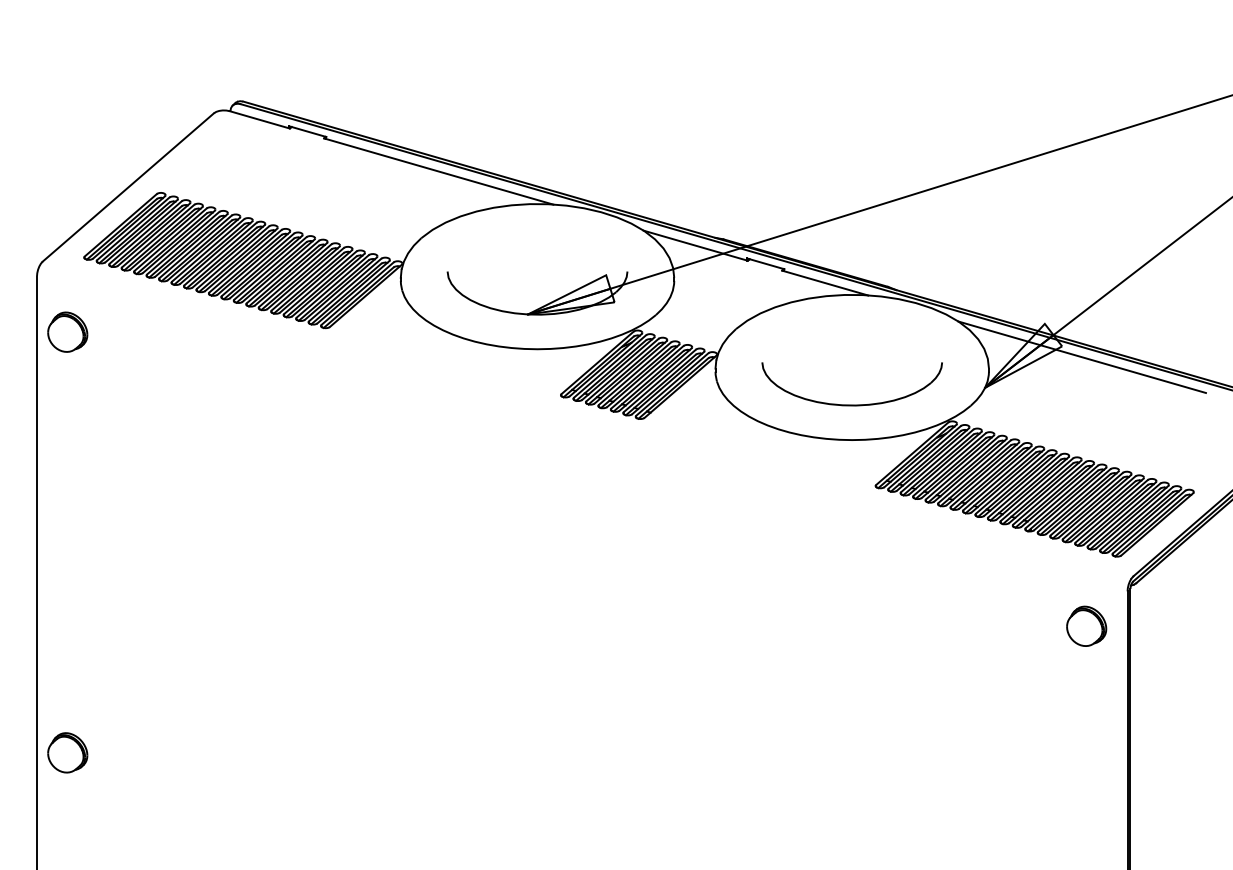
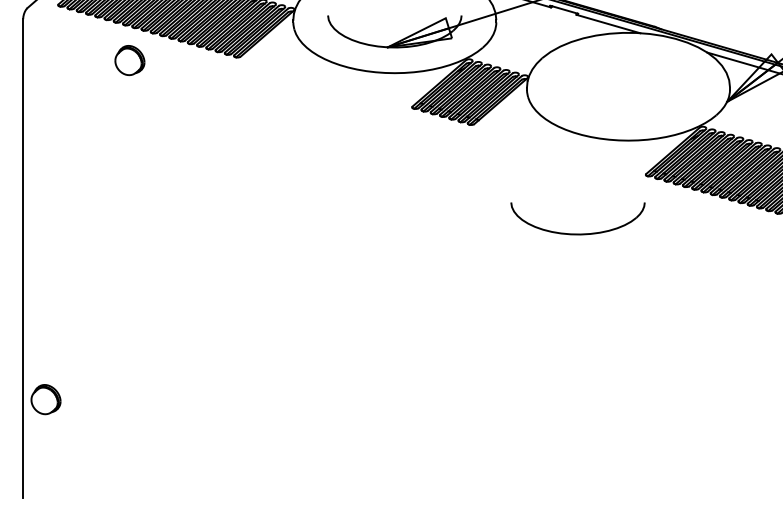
part: (67, 331) -> (129, 60), moved
part: (851, 404) -> (577, 233), moved
part: (67, 752) -> (45, 399), moved

